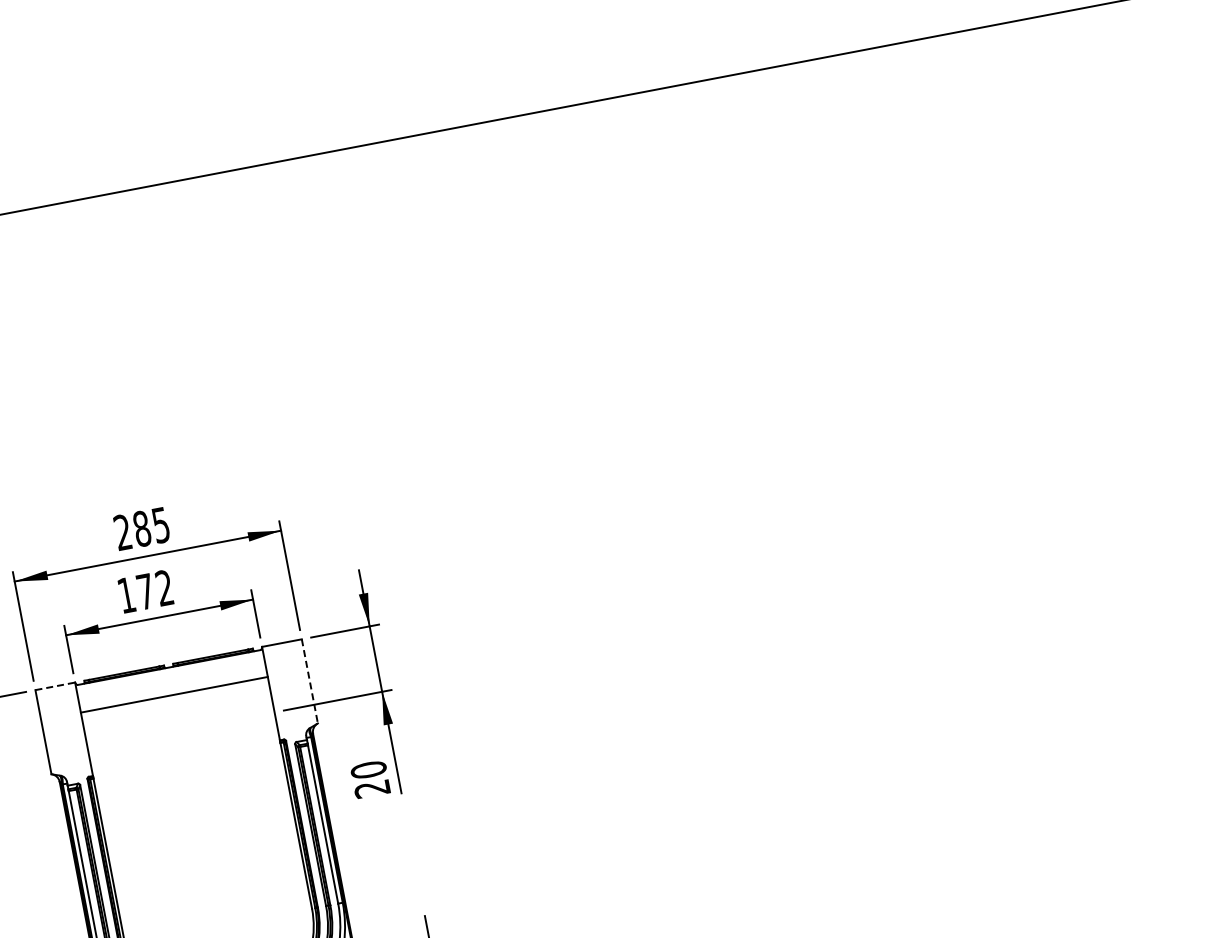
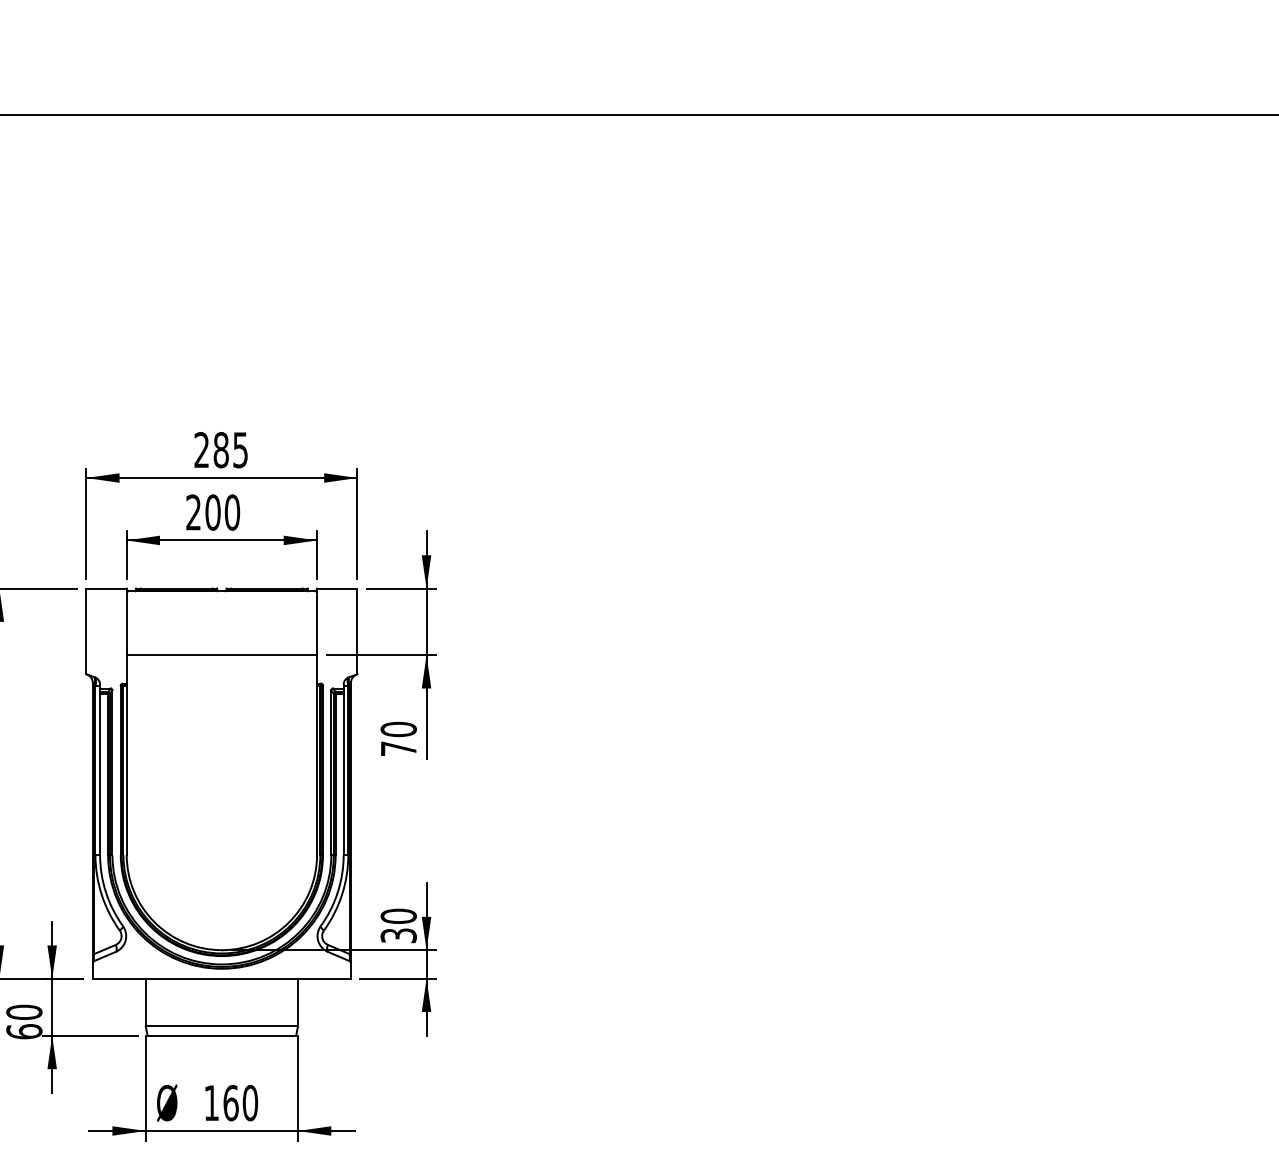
text: (146, 591) -> (213, 512), 172 -> 200
line: (309, 681) -> (357, 631), dashed -> solid
line: (56, 686) -> (107, 588), dashed -> solid
line: (174, 695) -> (221, 655), moved
text: (372, 788) -> (398, 748), 20 -> 70

